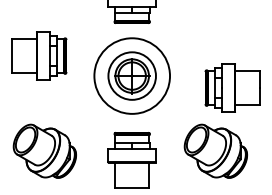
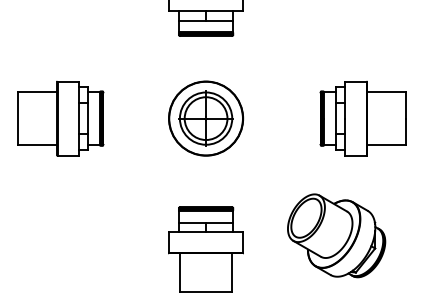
part: (39, 55) -> (61, 117), moved
circle: (131, 75) -> (204, 117), size x0.62
part: (232, 87) -> (362, 117), moved
part: (44, 150) -> (69, 234), removed

